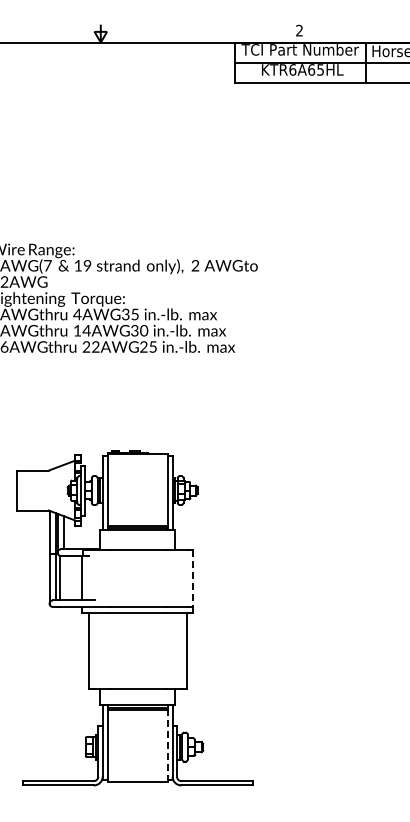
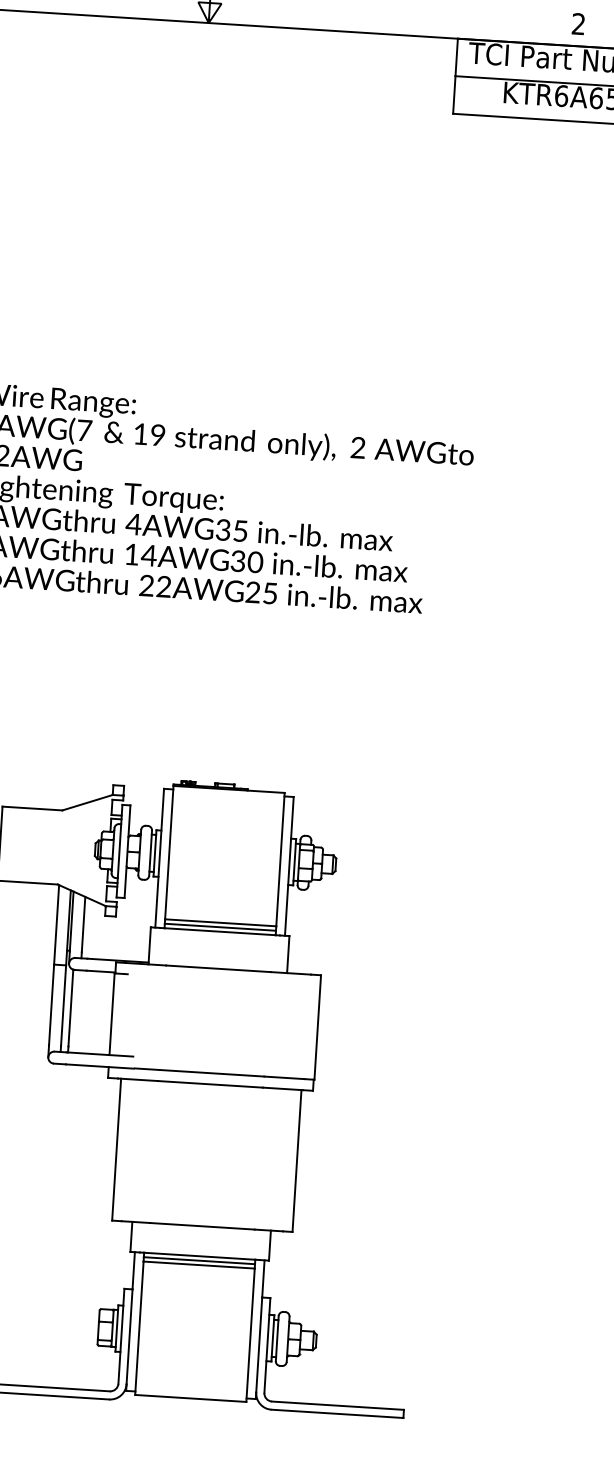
line: (193, 579) -> (317, 1029), dashed -> solid
line: (167, 746) -> (250, 1335), dashed -> solid

